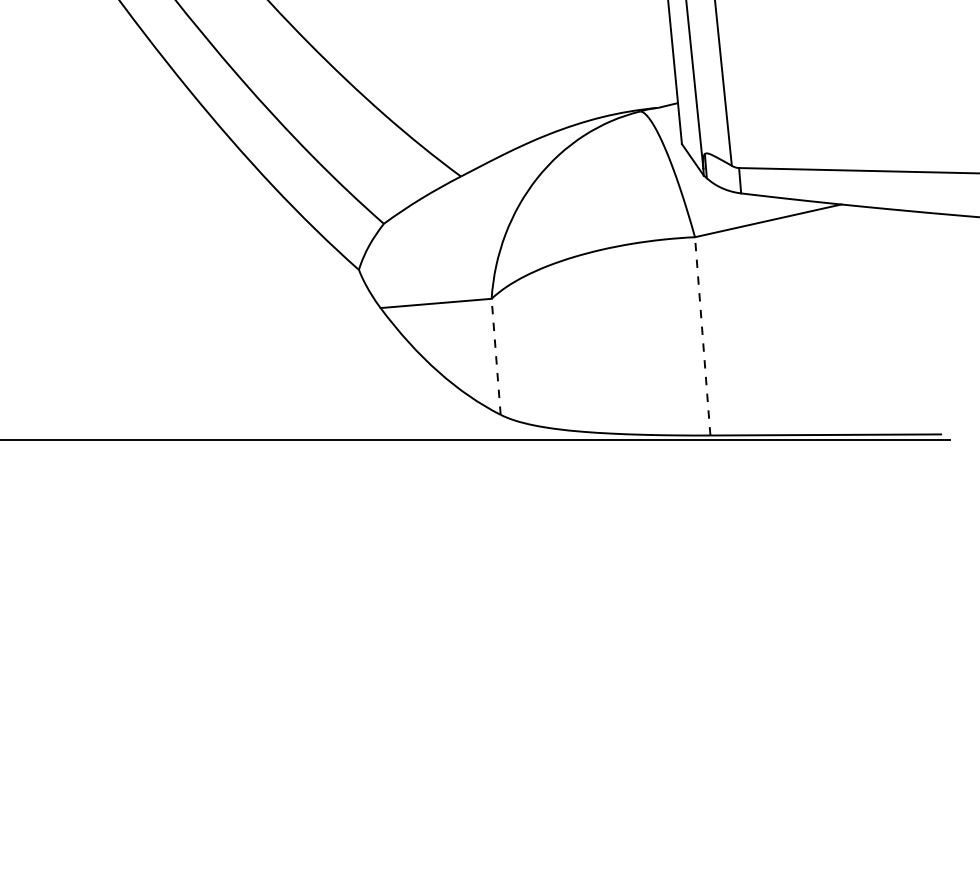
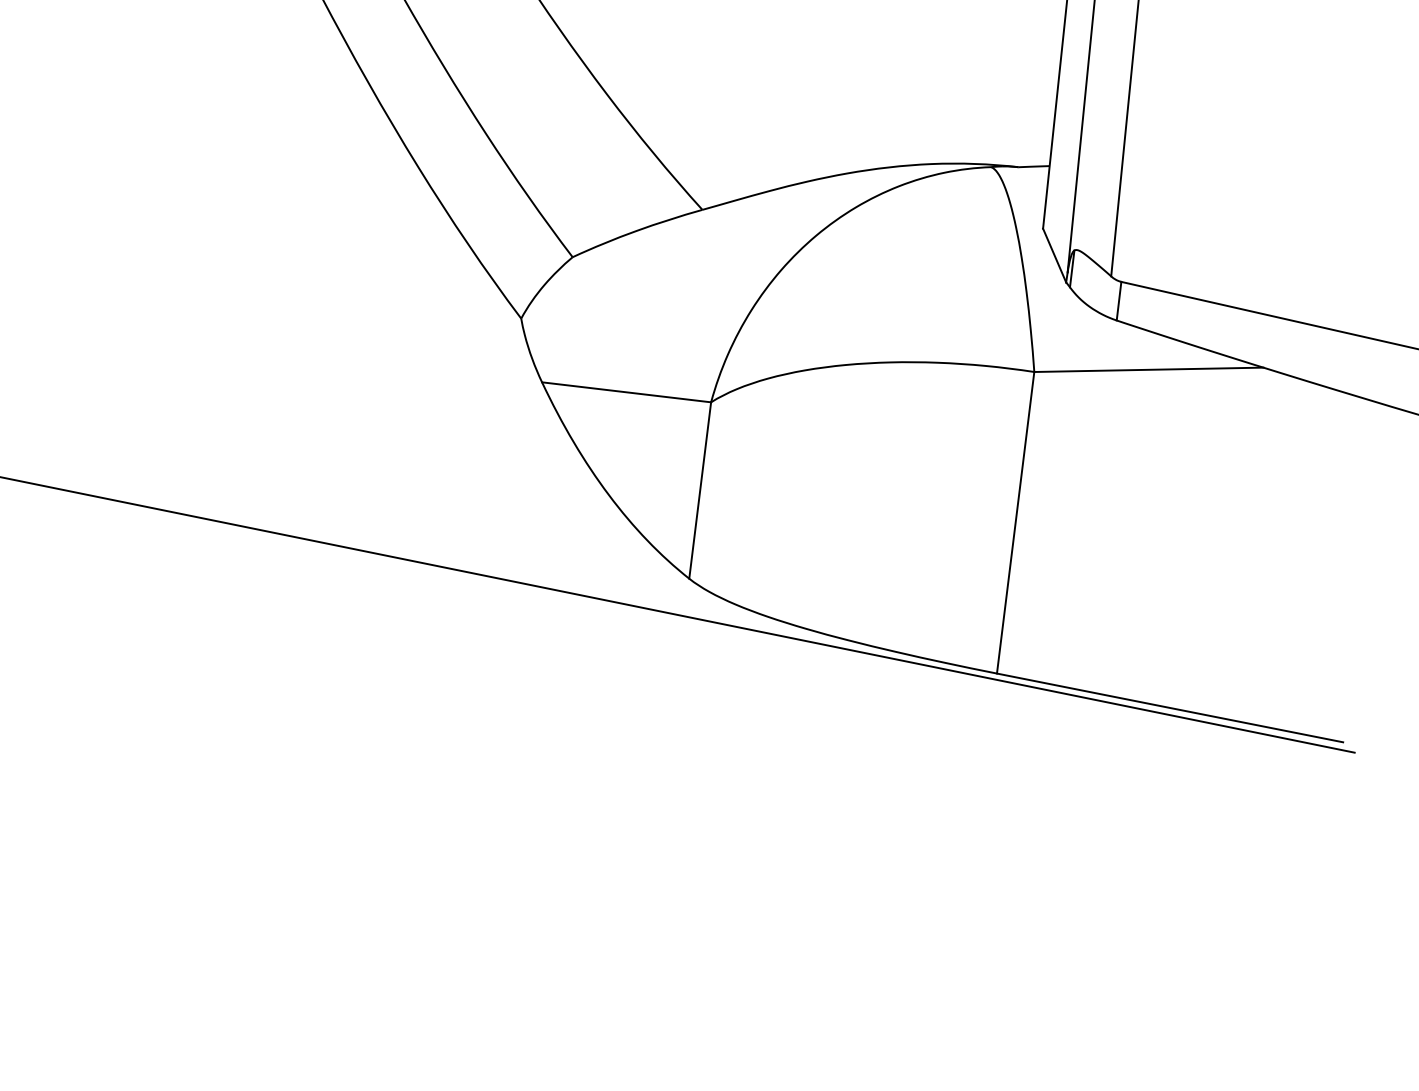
line: (702, 335) -> (1015, 521), dashed -> solid
line: (496, 356) -> (700, 490), dashed -> solid

